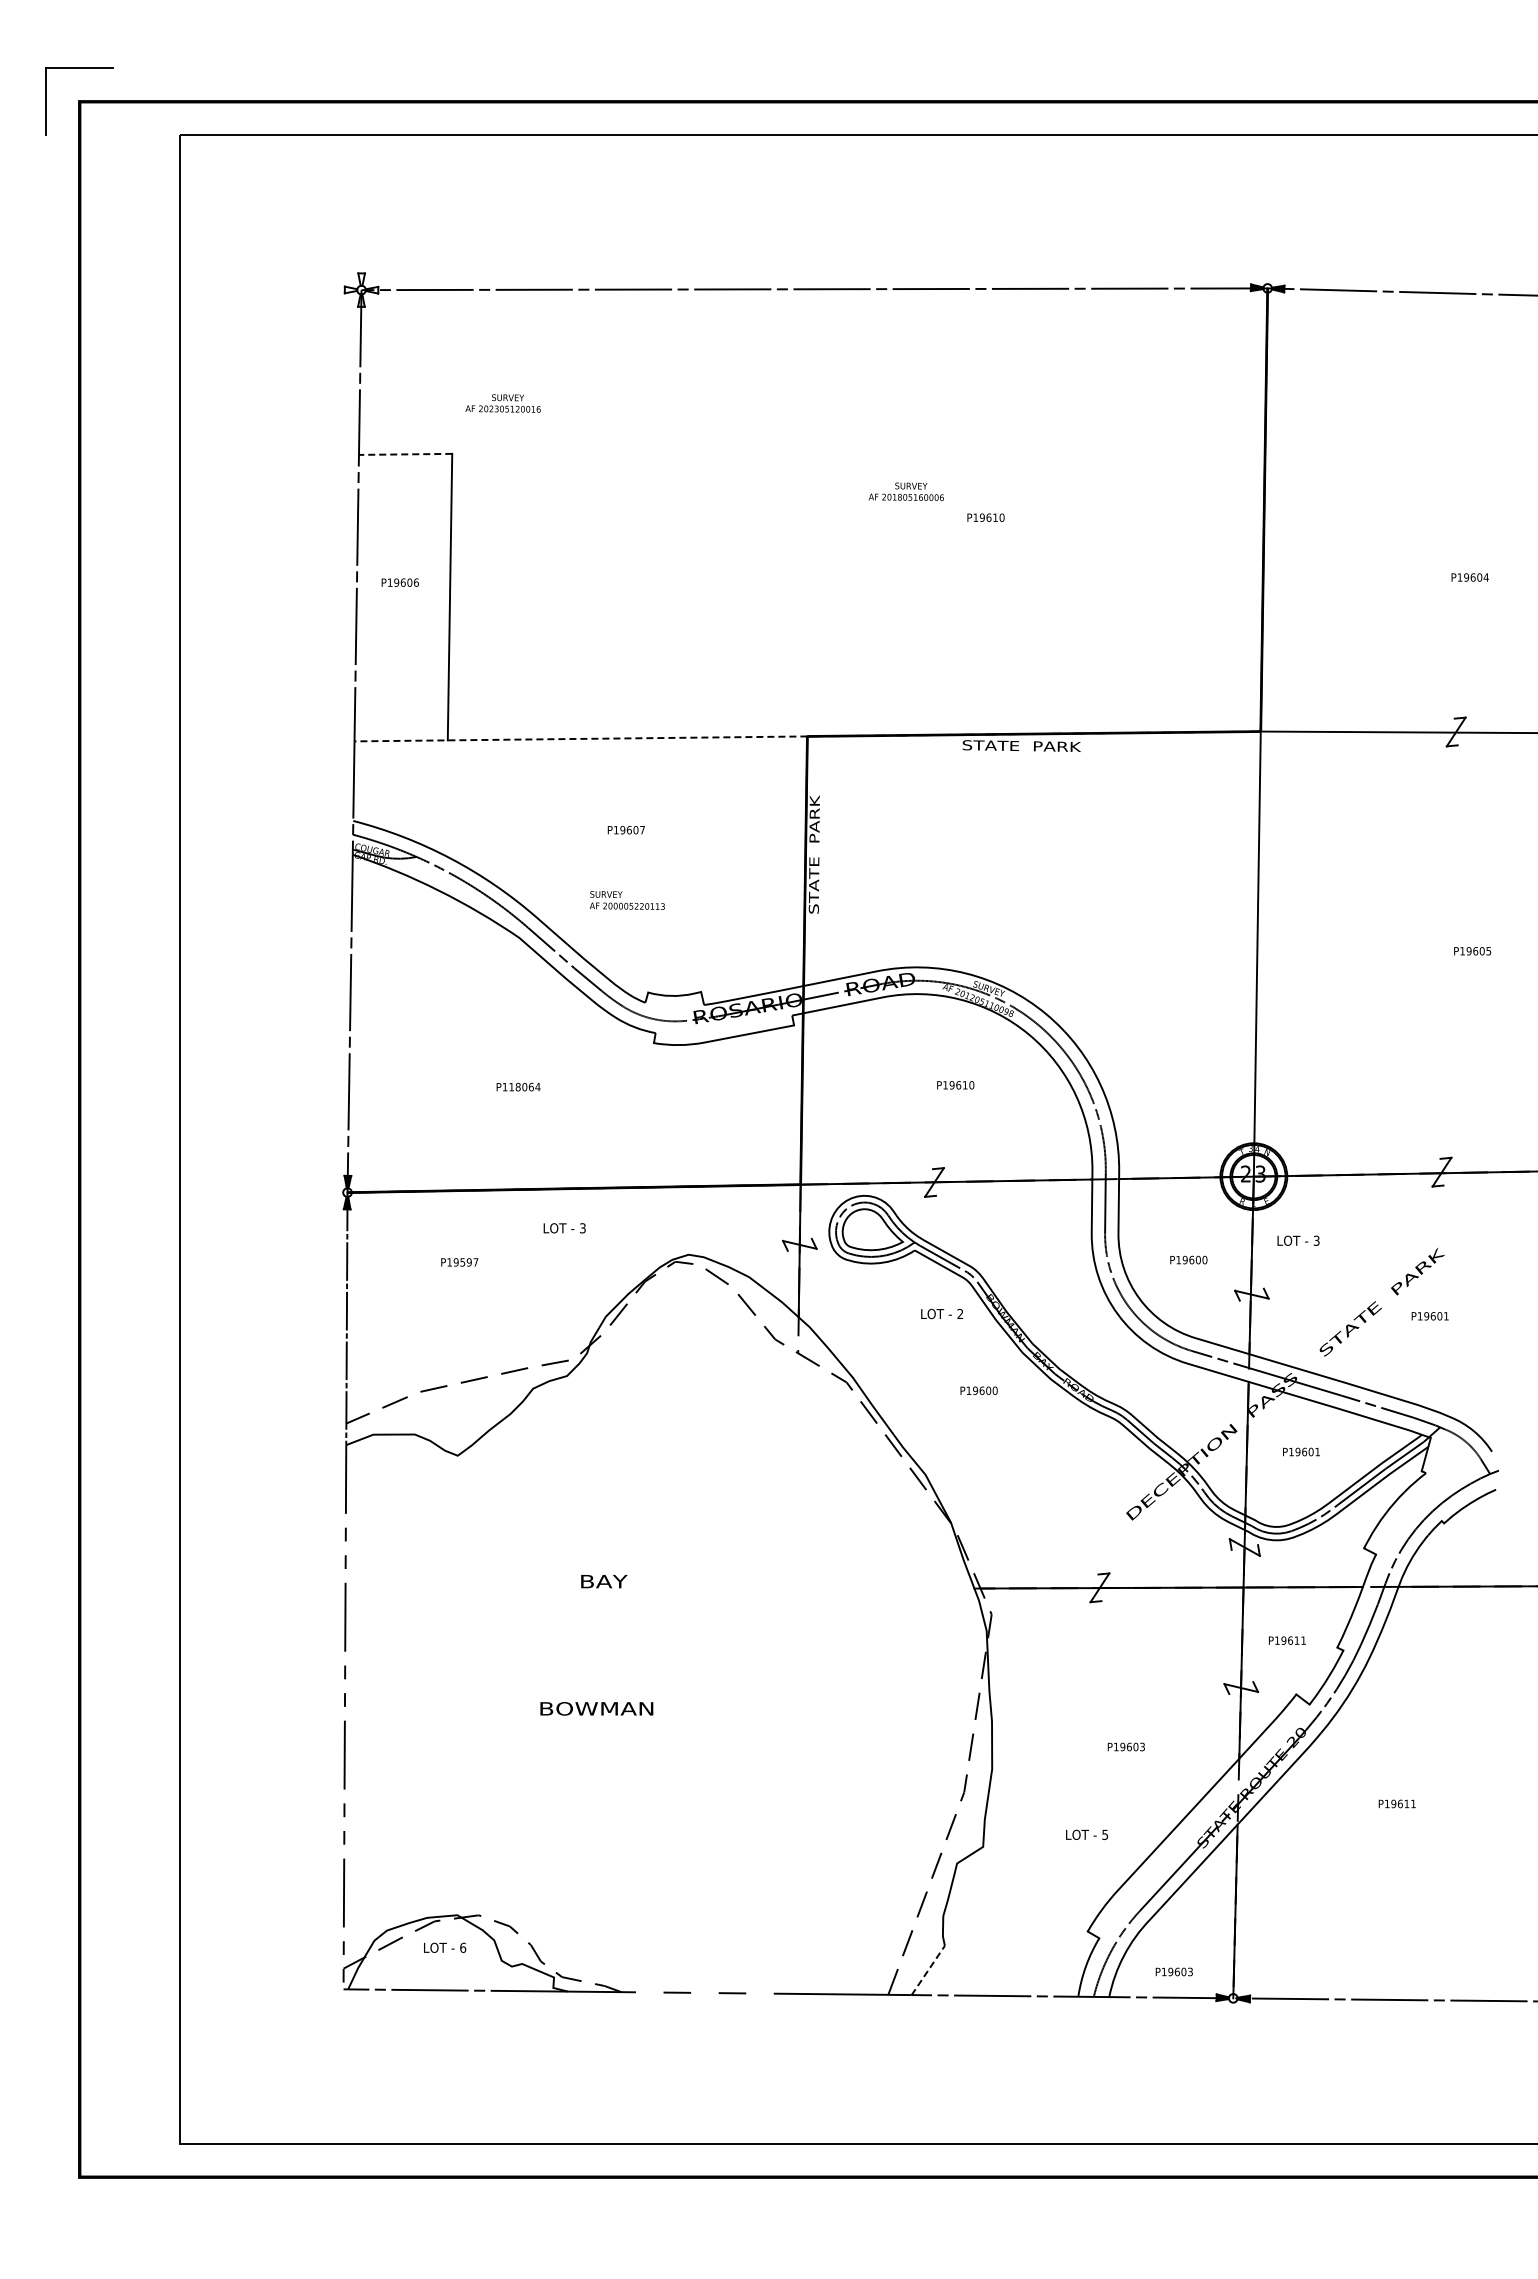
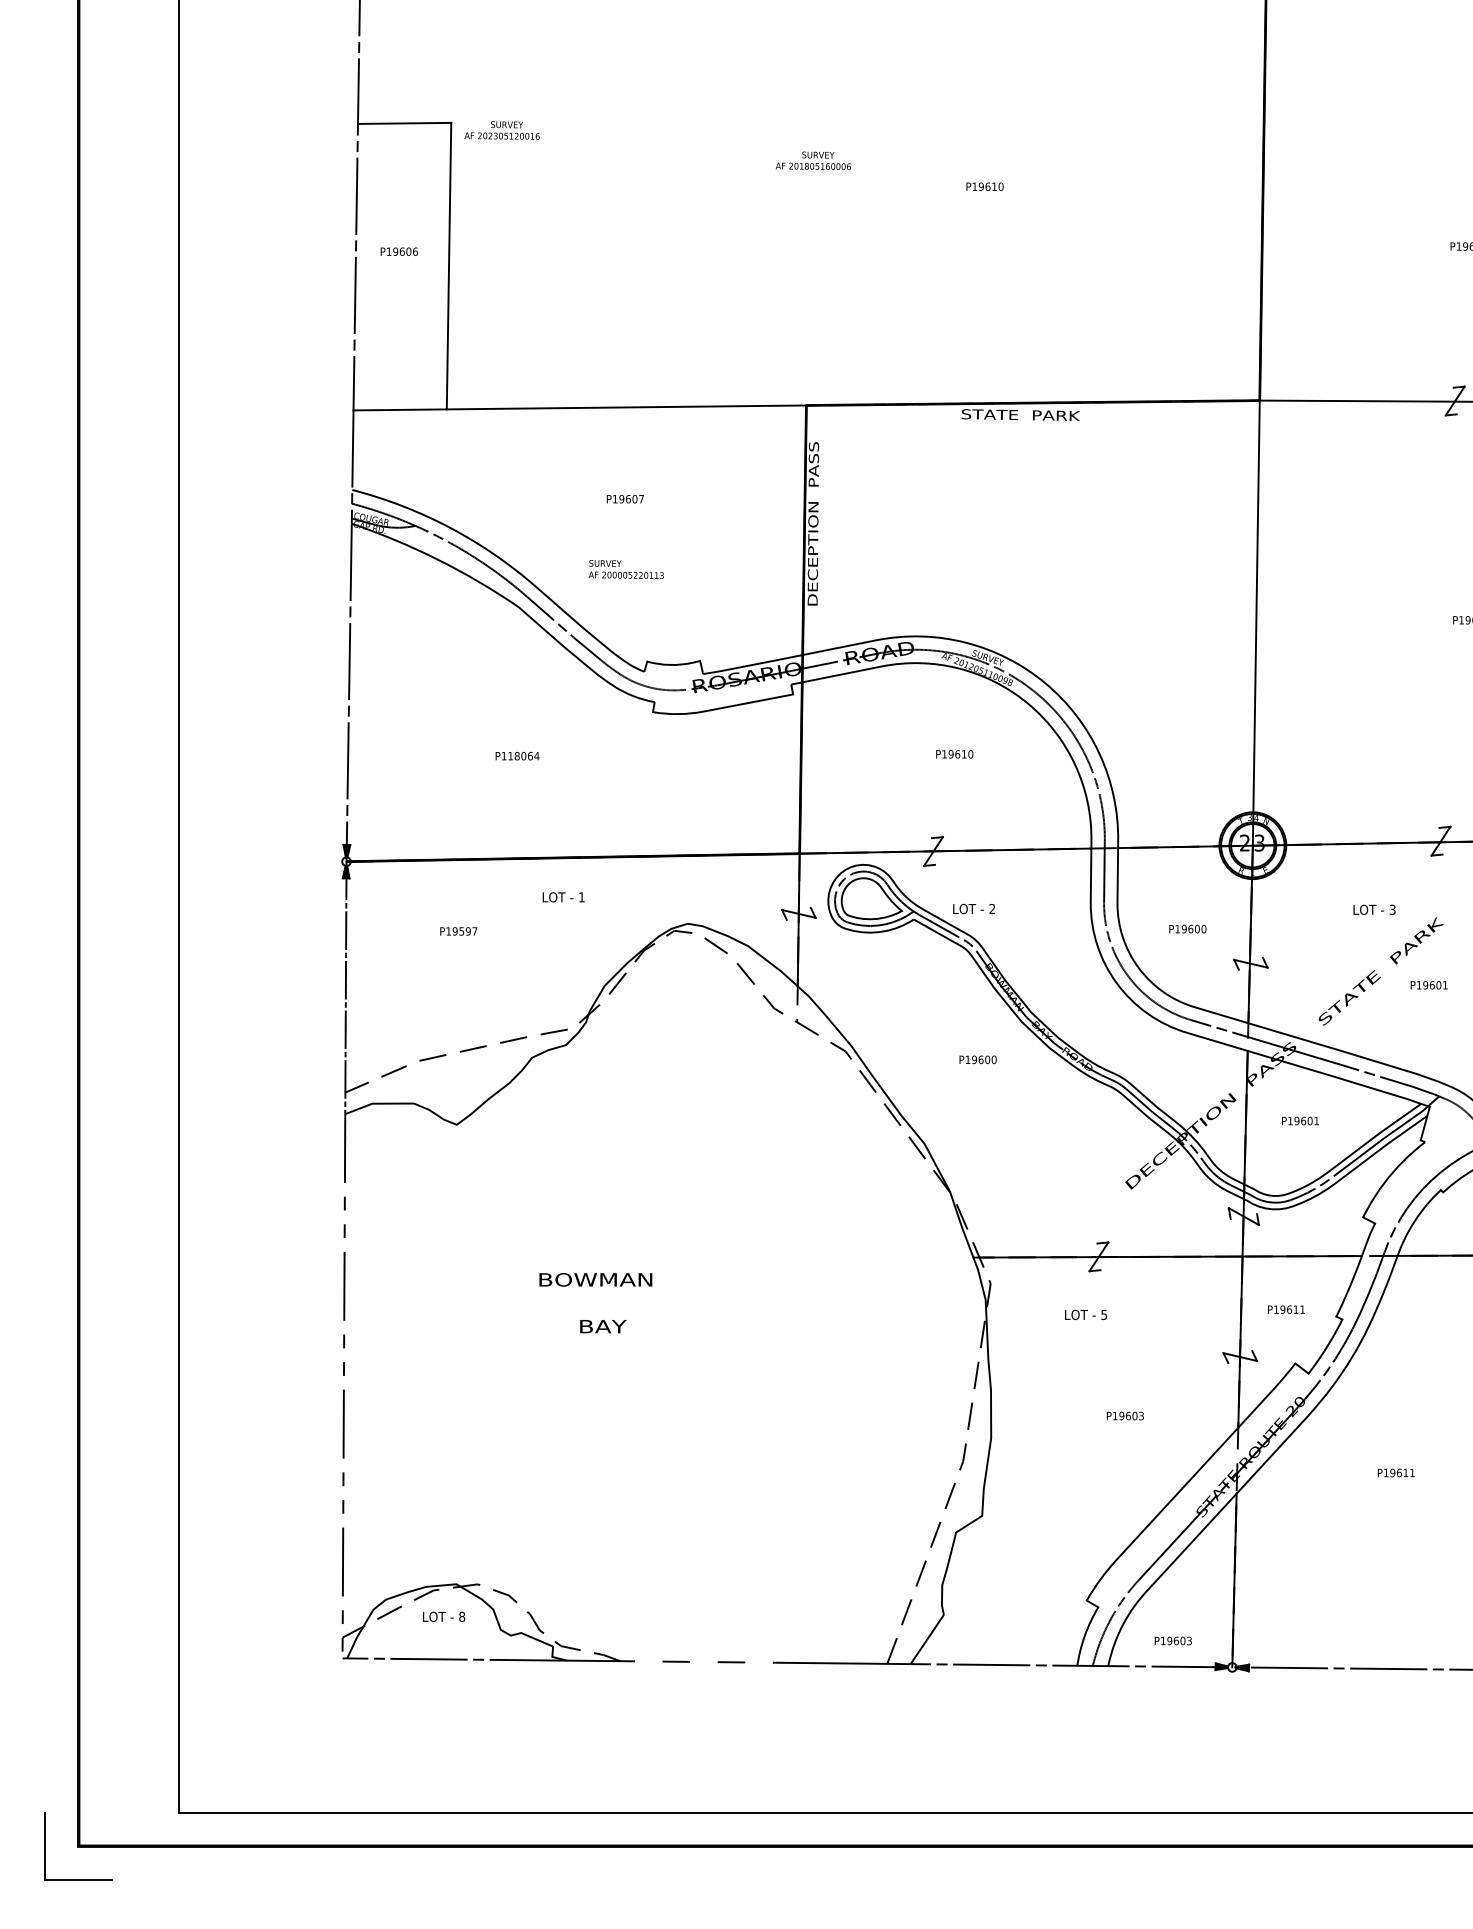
text: (502, 403) -> (501, 130), moved
line: (405, 454) -> (404, 123), dashed -> solid
text: (906, 491) -> (813, 160), moved
line: (580, 738) -> (579, 407), dashed -> solid
text: (814, 854) -> (813, 523), STATE  PARK -> DECEPTION  PASS
text: (582, 1228) -> (581, 897), 3 -> 1
text: (1298, 1240) -> (1374, 909), moved
text: (941, 1313) -> (973, 908), moved
text: (604, 1581) -> (603, 1326), moved
text: (596, 1708) -> (595, 1279), moved
text: (1086, 1834) -> (1085, 1314), moved
text: (463, 1947) -> (462, 1616), 6 -> 8
line: (928, 1970) -> (927, 1639), dashed -> solid
part: (46, 2177) -> (45, 1846), added

